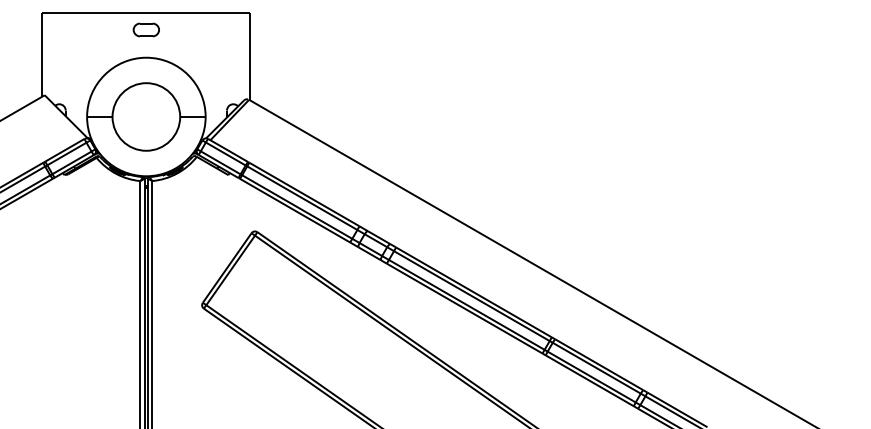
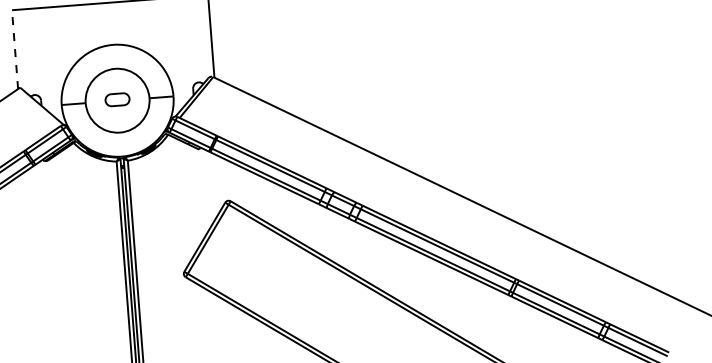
part: (145, 29) -> (116, 99), moved
line: (42, 54) -> (15, 49), solid -> dashed

